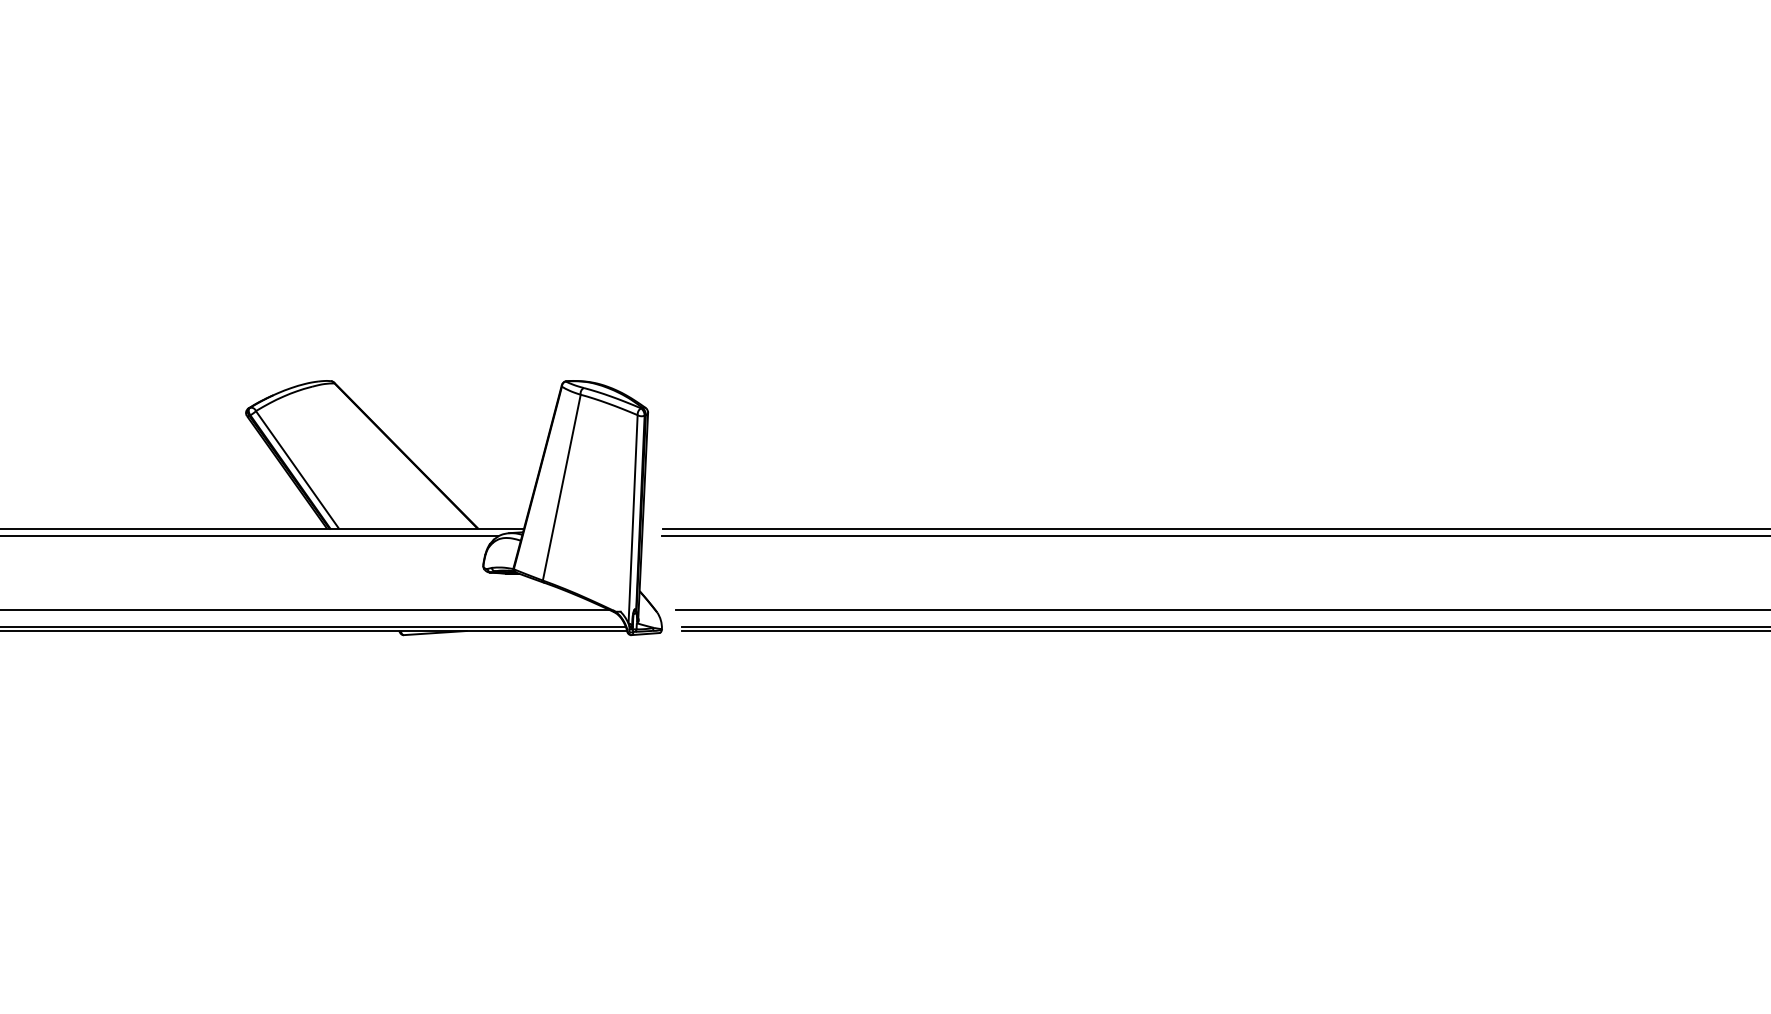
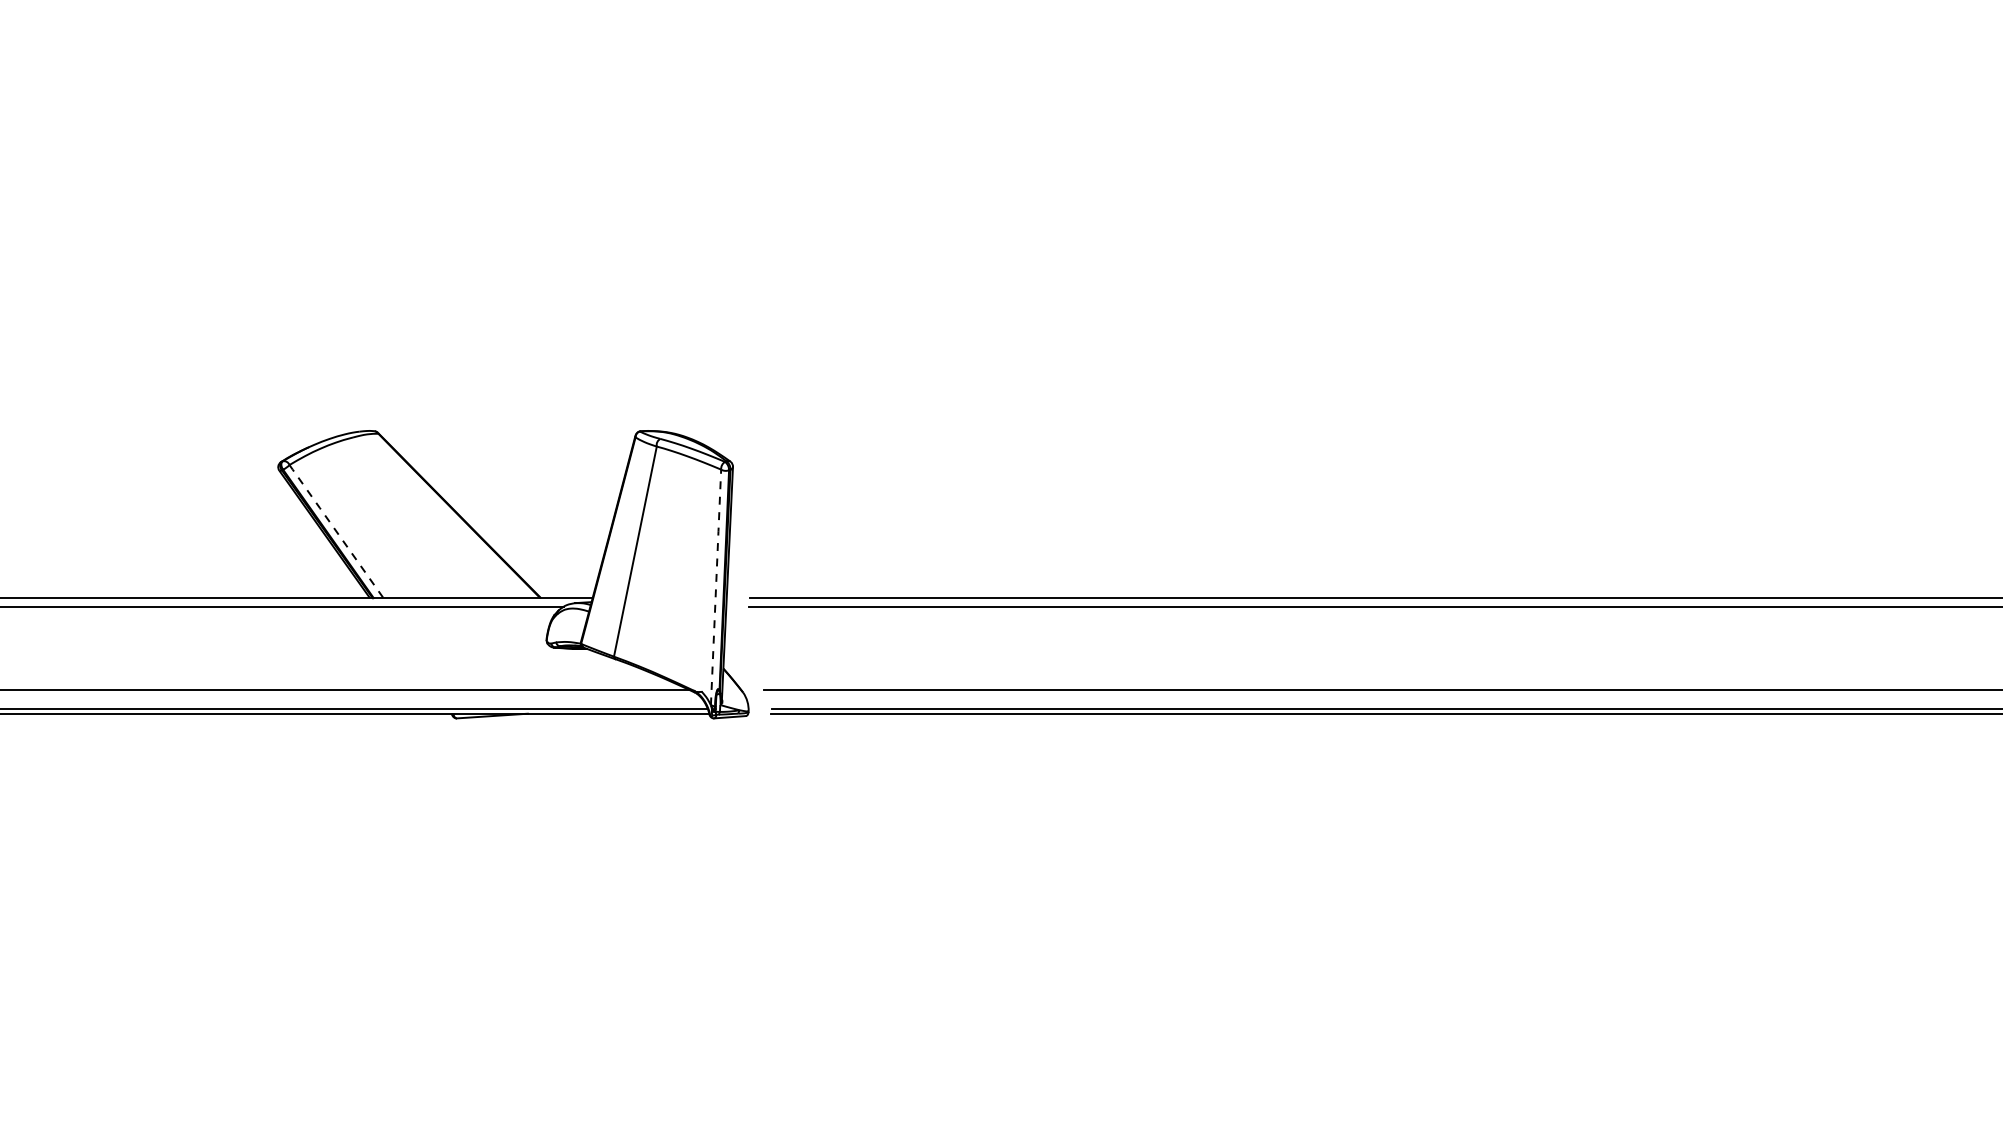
line: (297, 469) -> (336, 531), solid -> dashed
line: (633, 518) -> (716, 586), solid -> dashed

